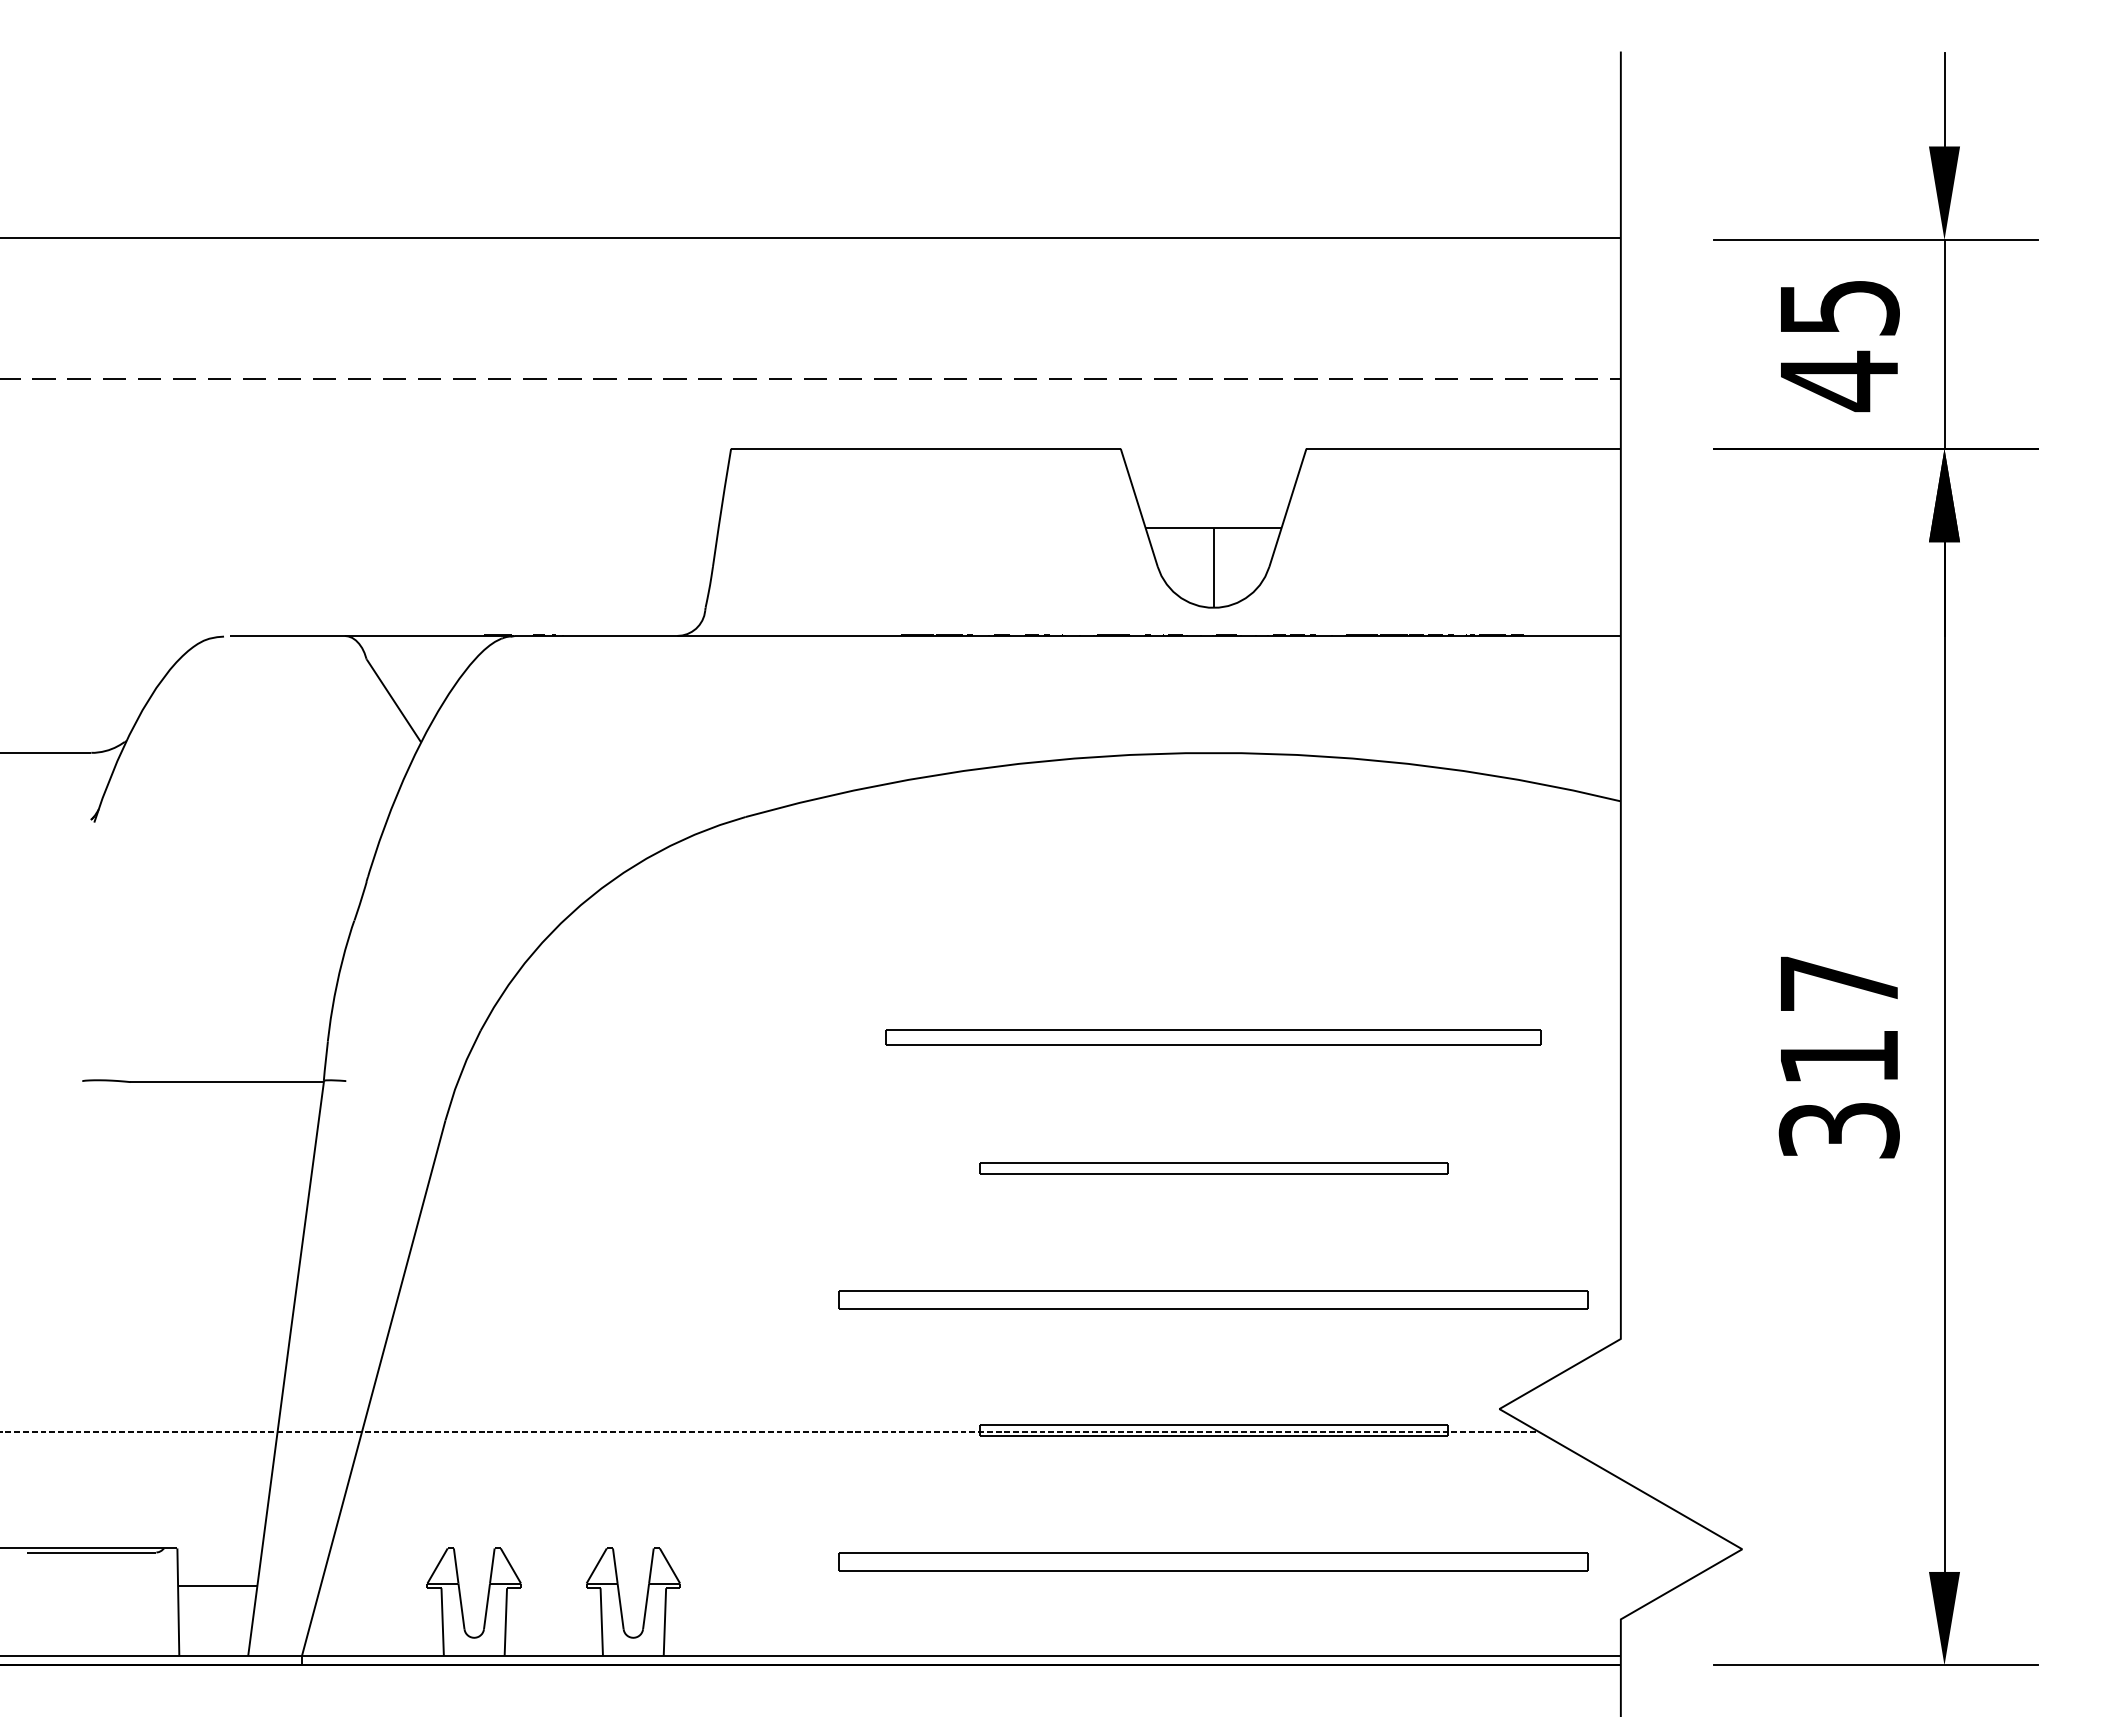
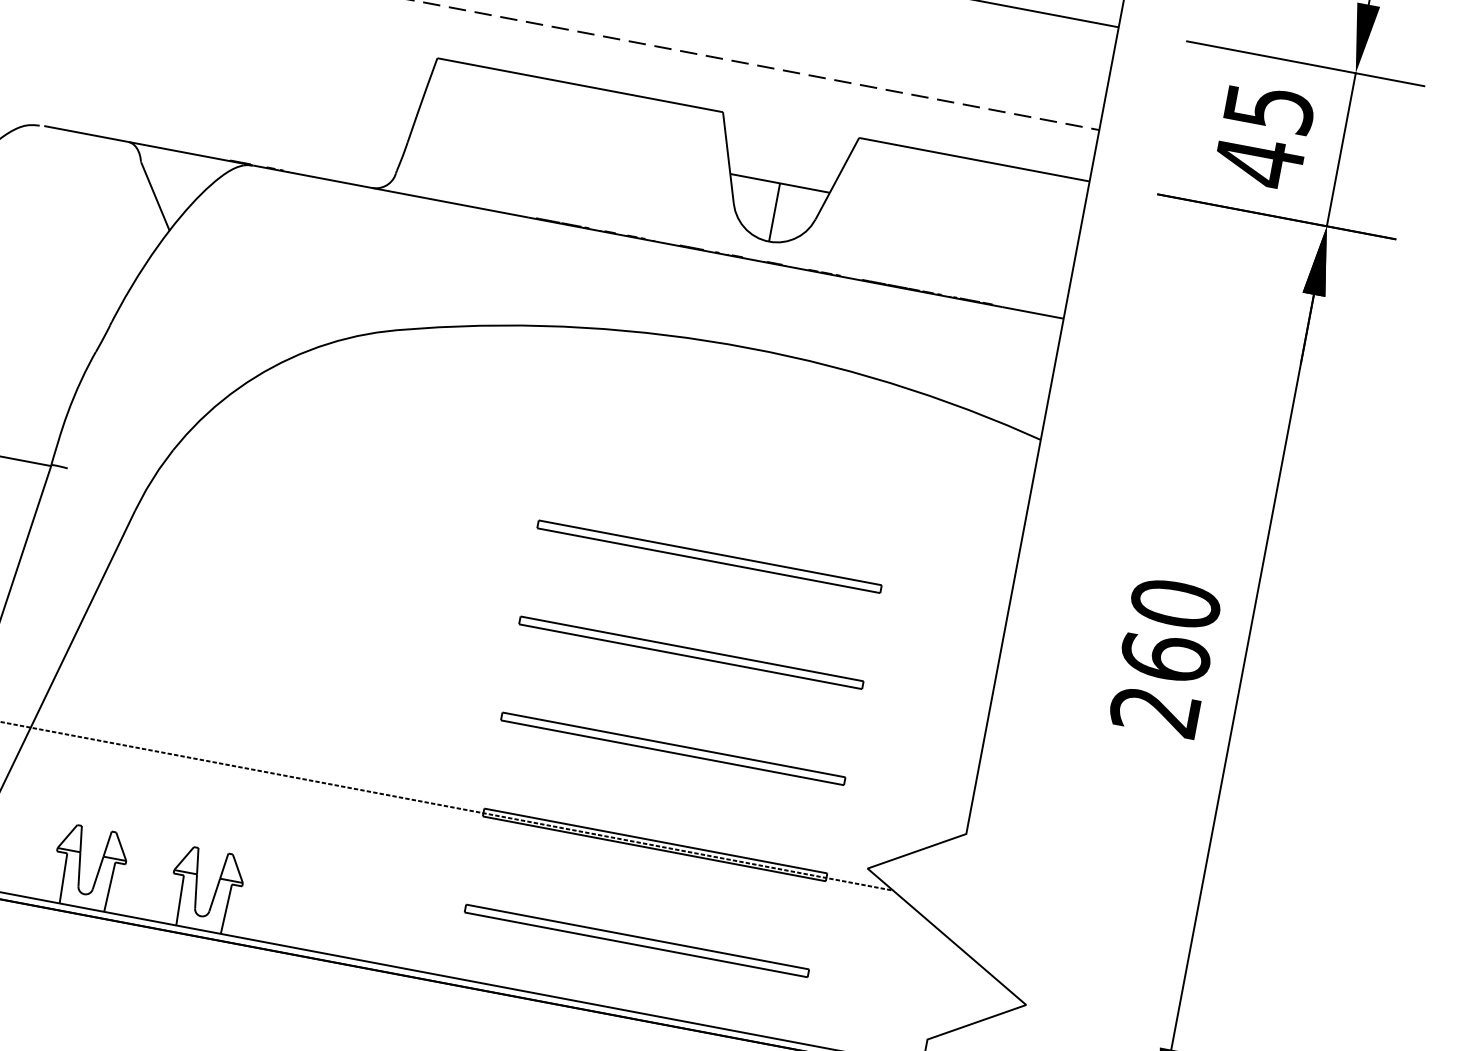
part: (1213, 1037) -> (709, 556), size x0.71
text: (1838, 1056) -> (1164, 657), 317 -> 260
part: (1213, 1299) -> (673, 748), size x0.62
part: (1213, 1561) -> (636, 940), size x0.62

